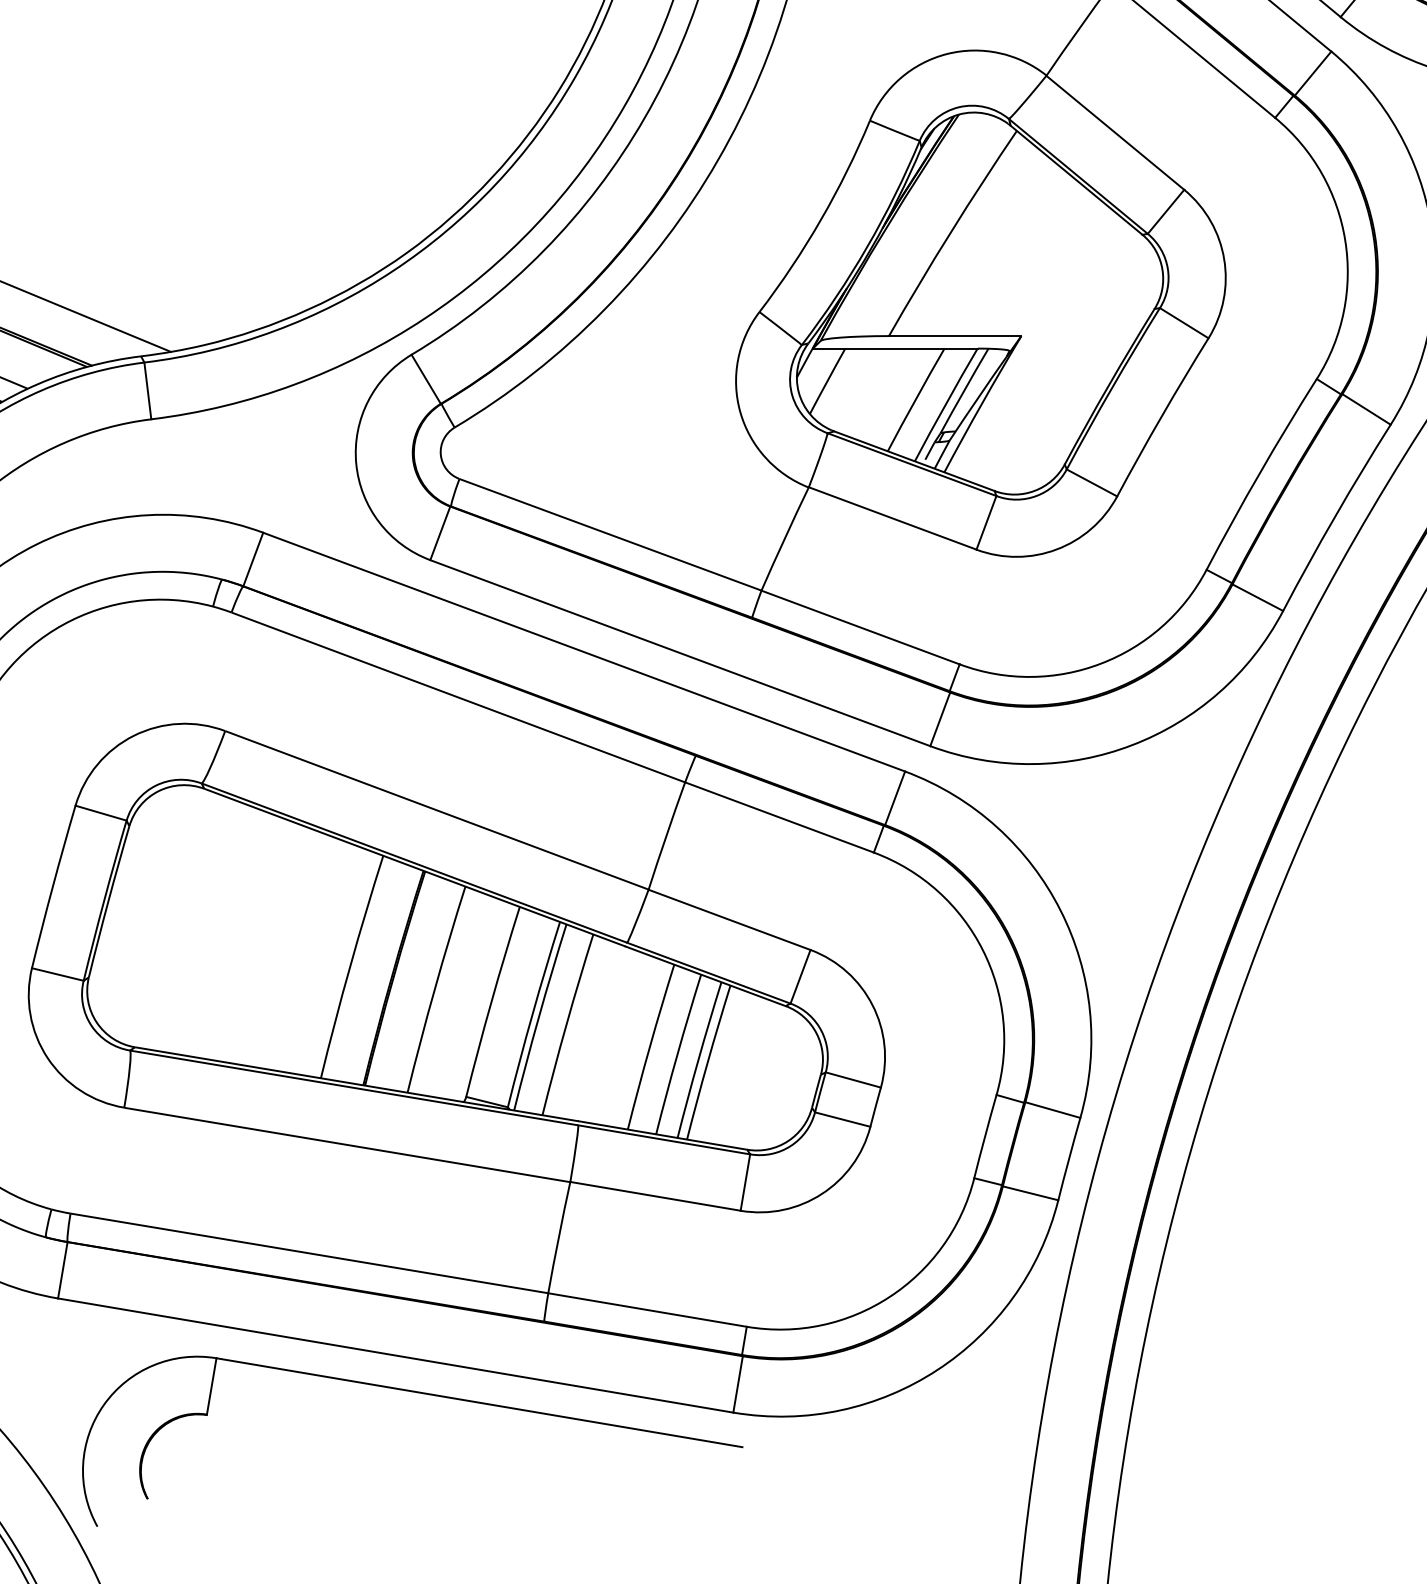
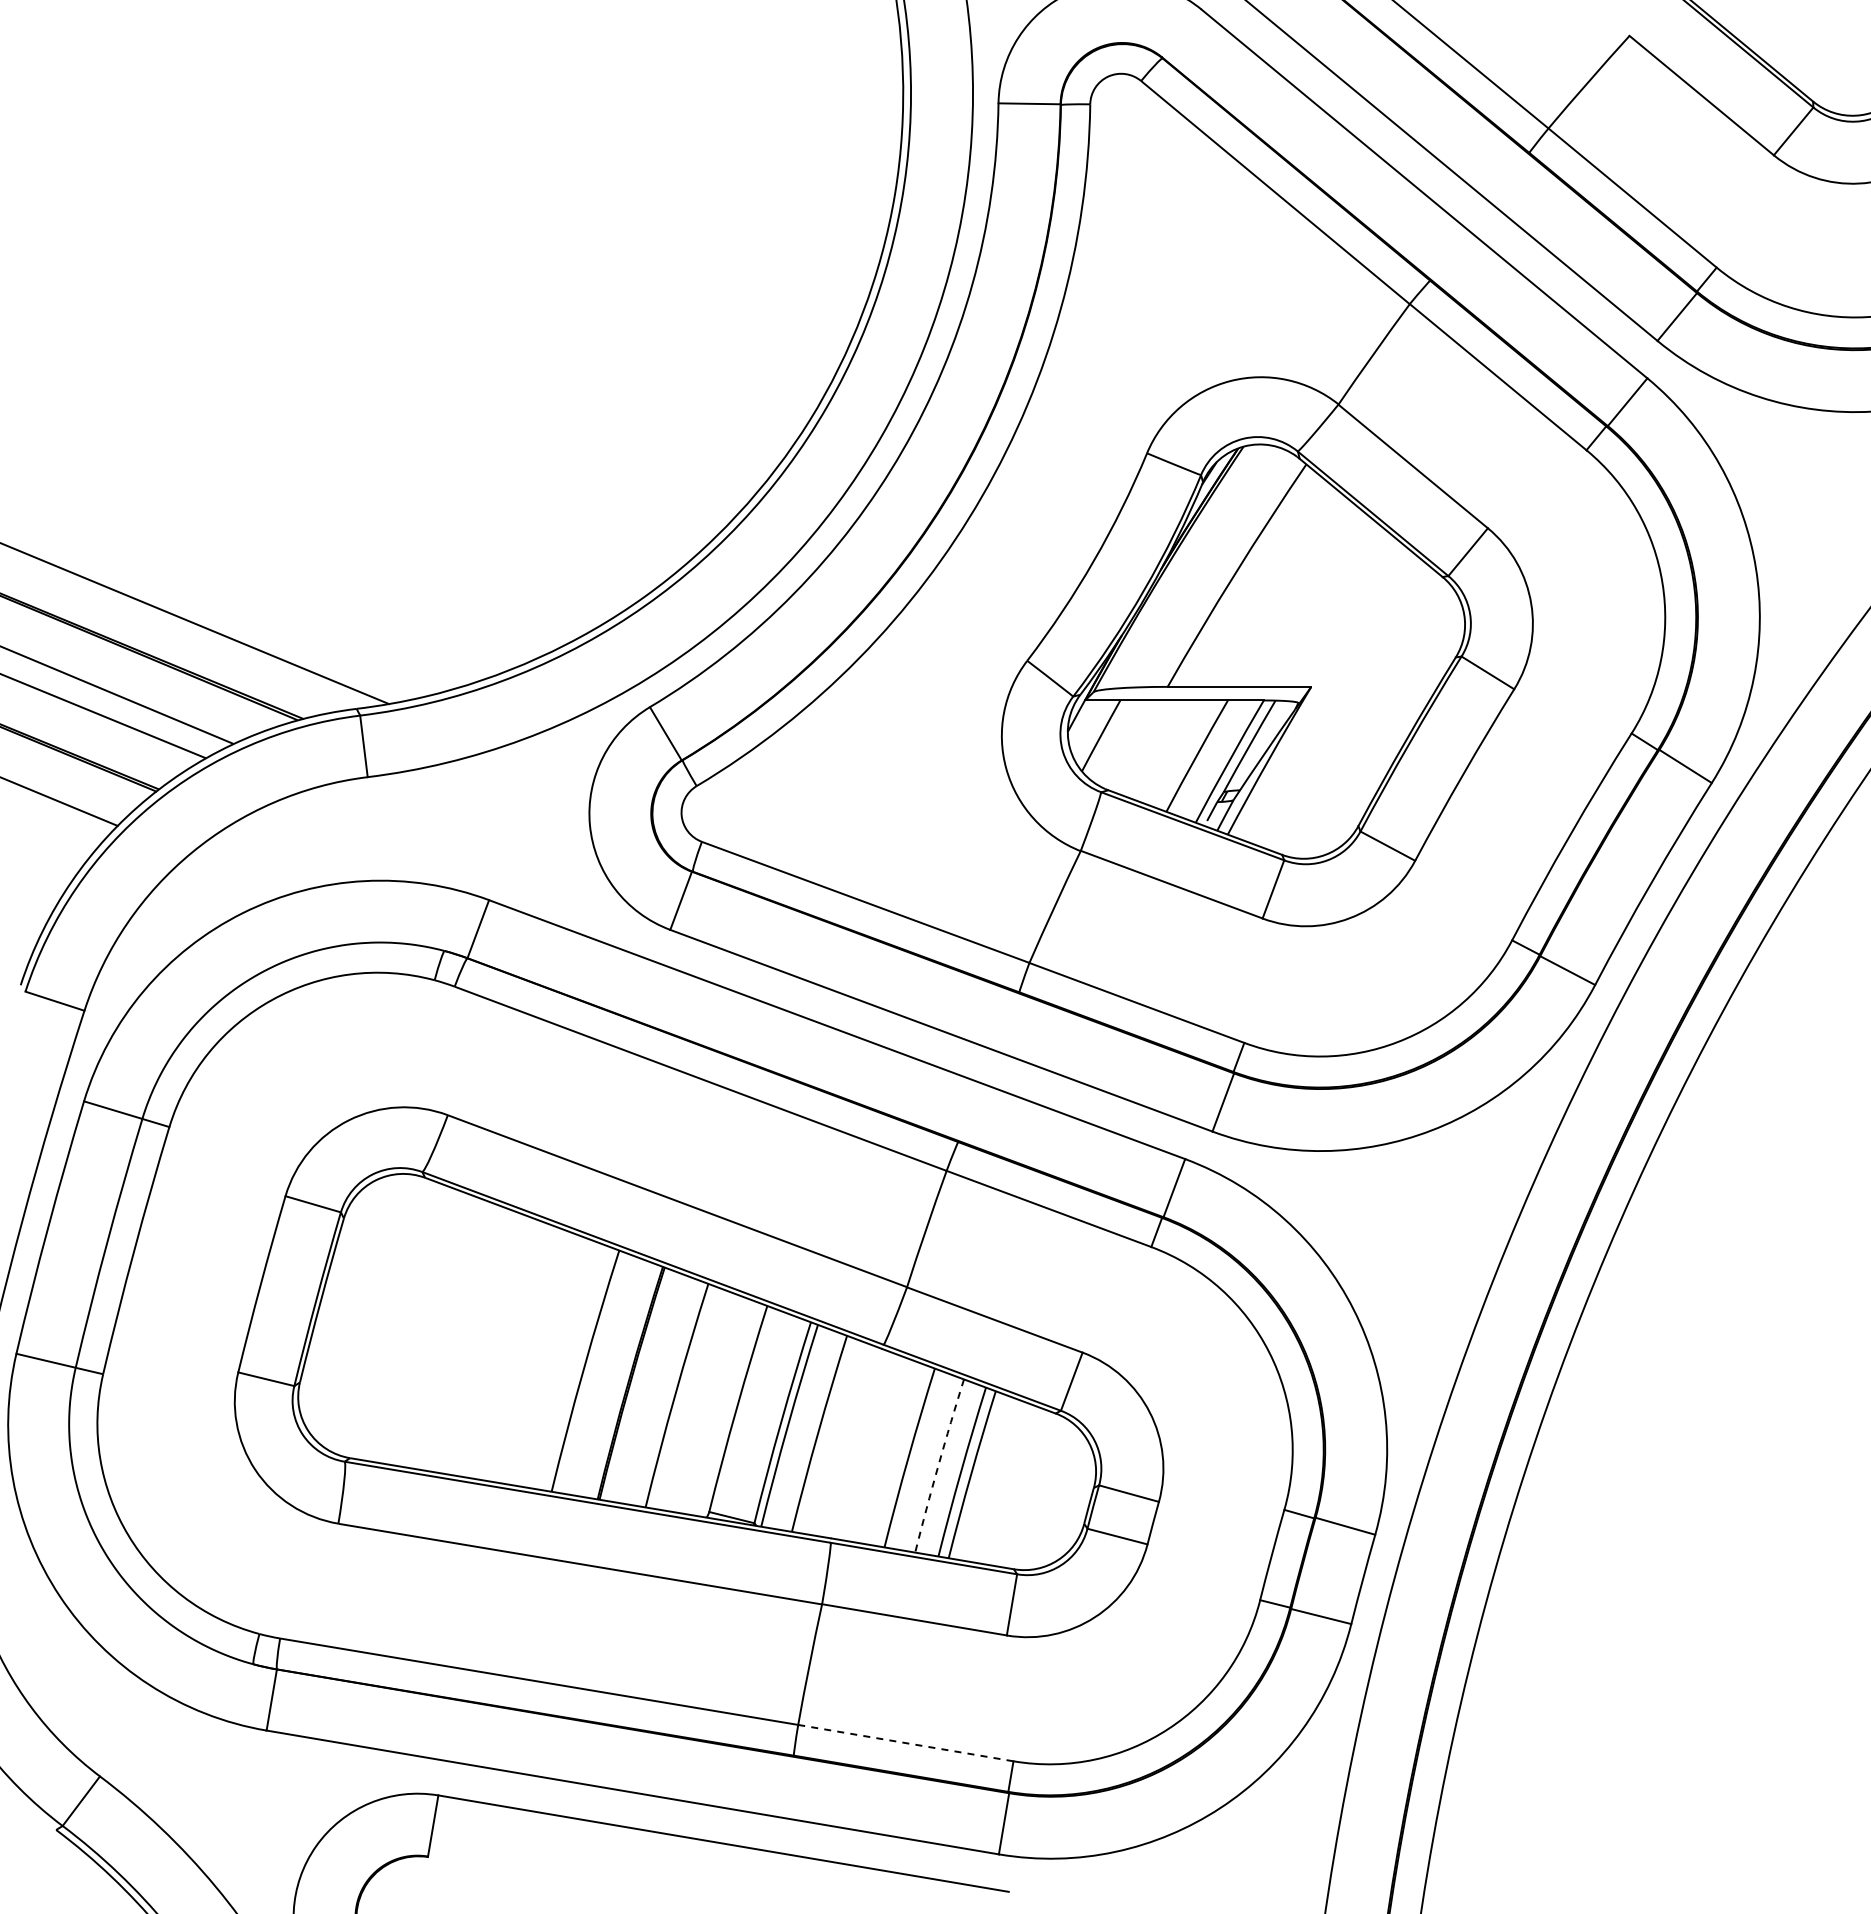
arc: (677, 1054) -> (938, 1465), solid -> dashed
line: (648, 1310) -> (906, 1743), solid -> dashed

